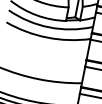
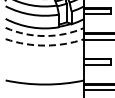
arc: (49, 27) -> (45, 36), solid -> dashed
arc: (47, 37) -> (45, 45), solid -> dashed

